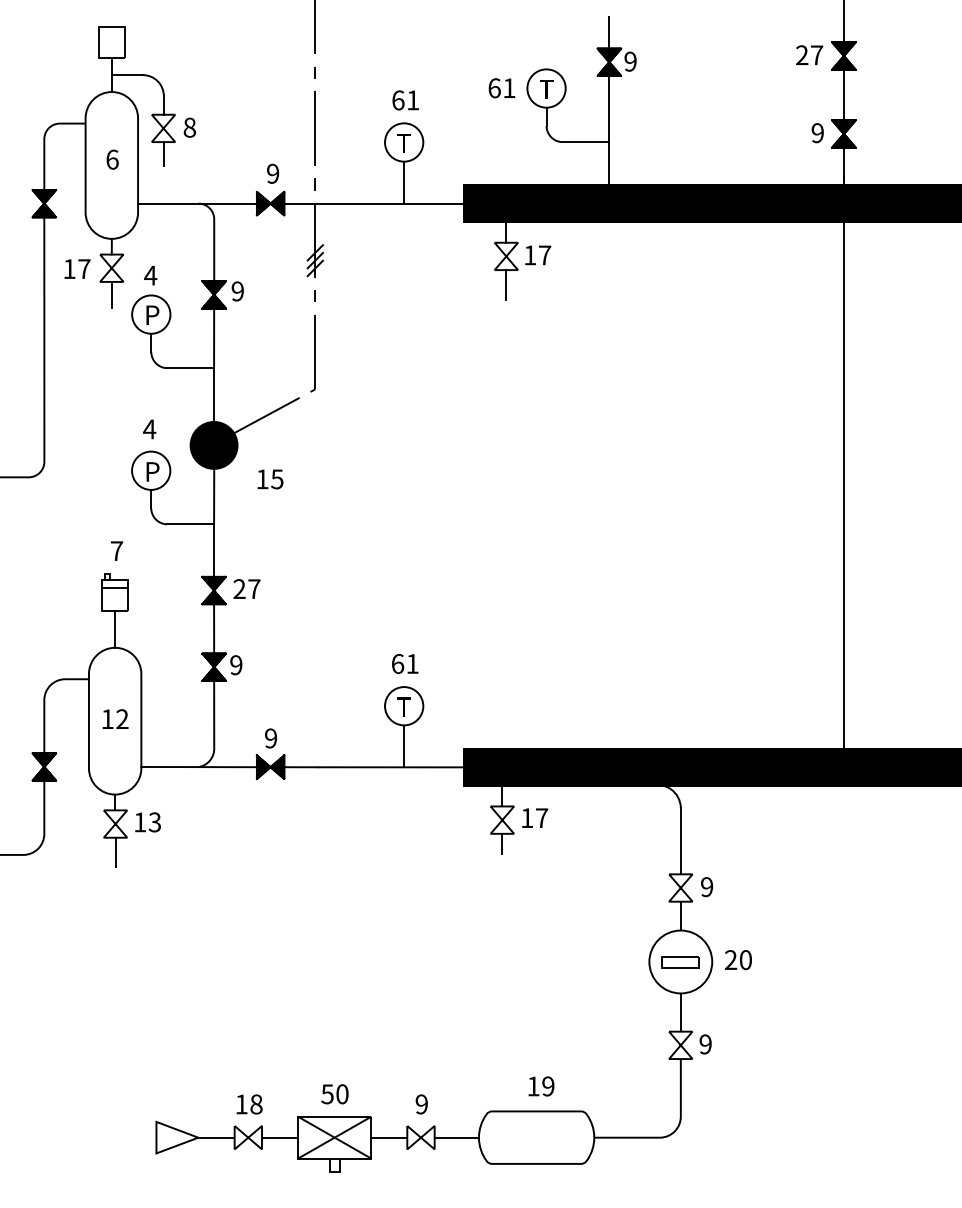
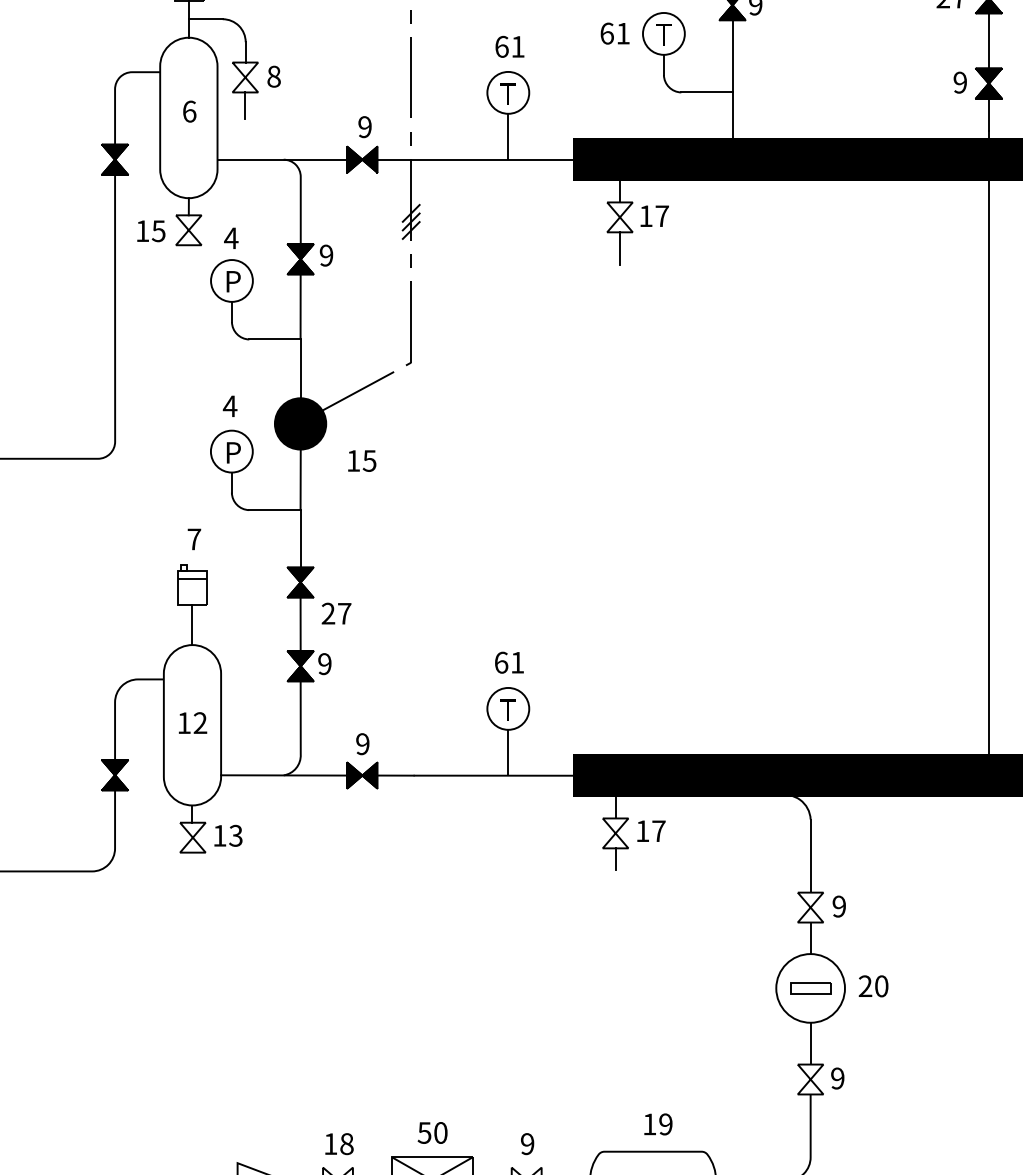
text: (84, 269) -> (158, 231), 17 -> 15
line: (111, 294) -> (188, 258), removed
text: (246, 588) -> (336, 613), moved
line: (115, 852) -> (192, 868), removed

